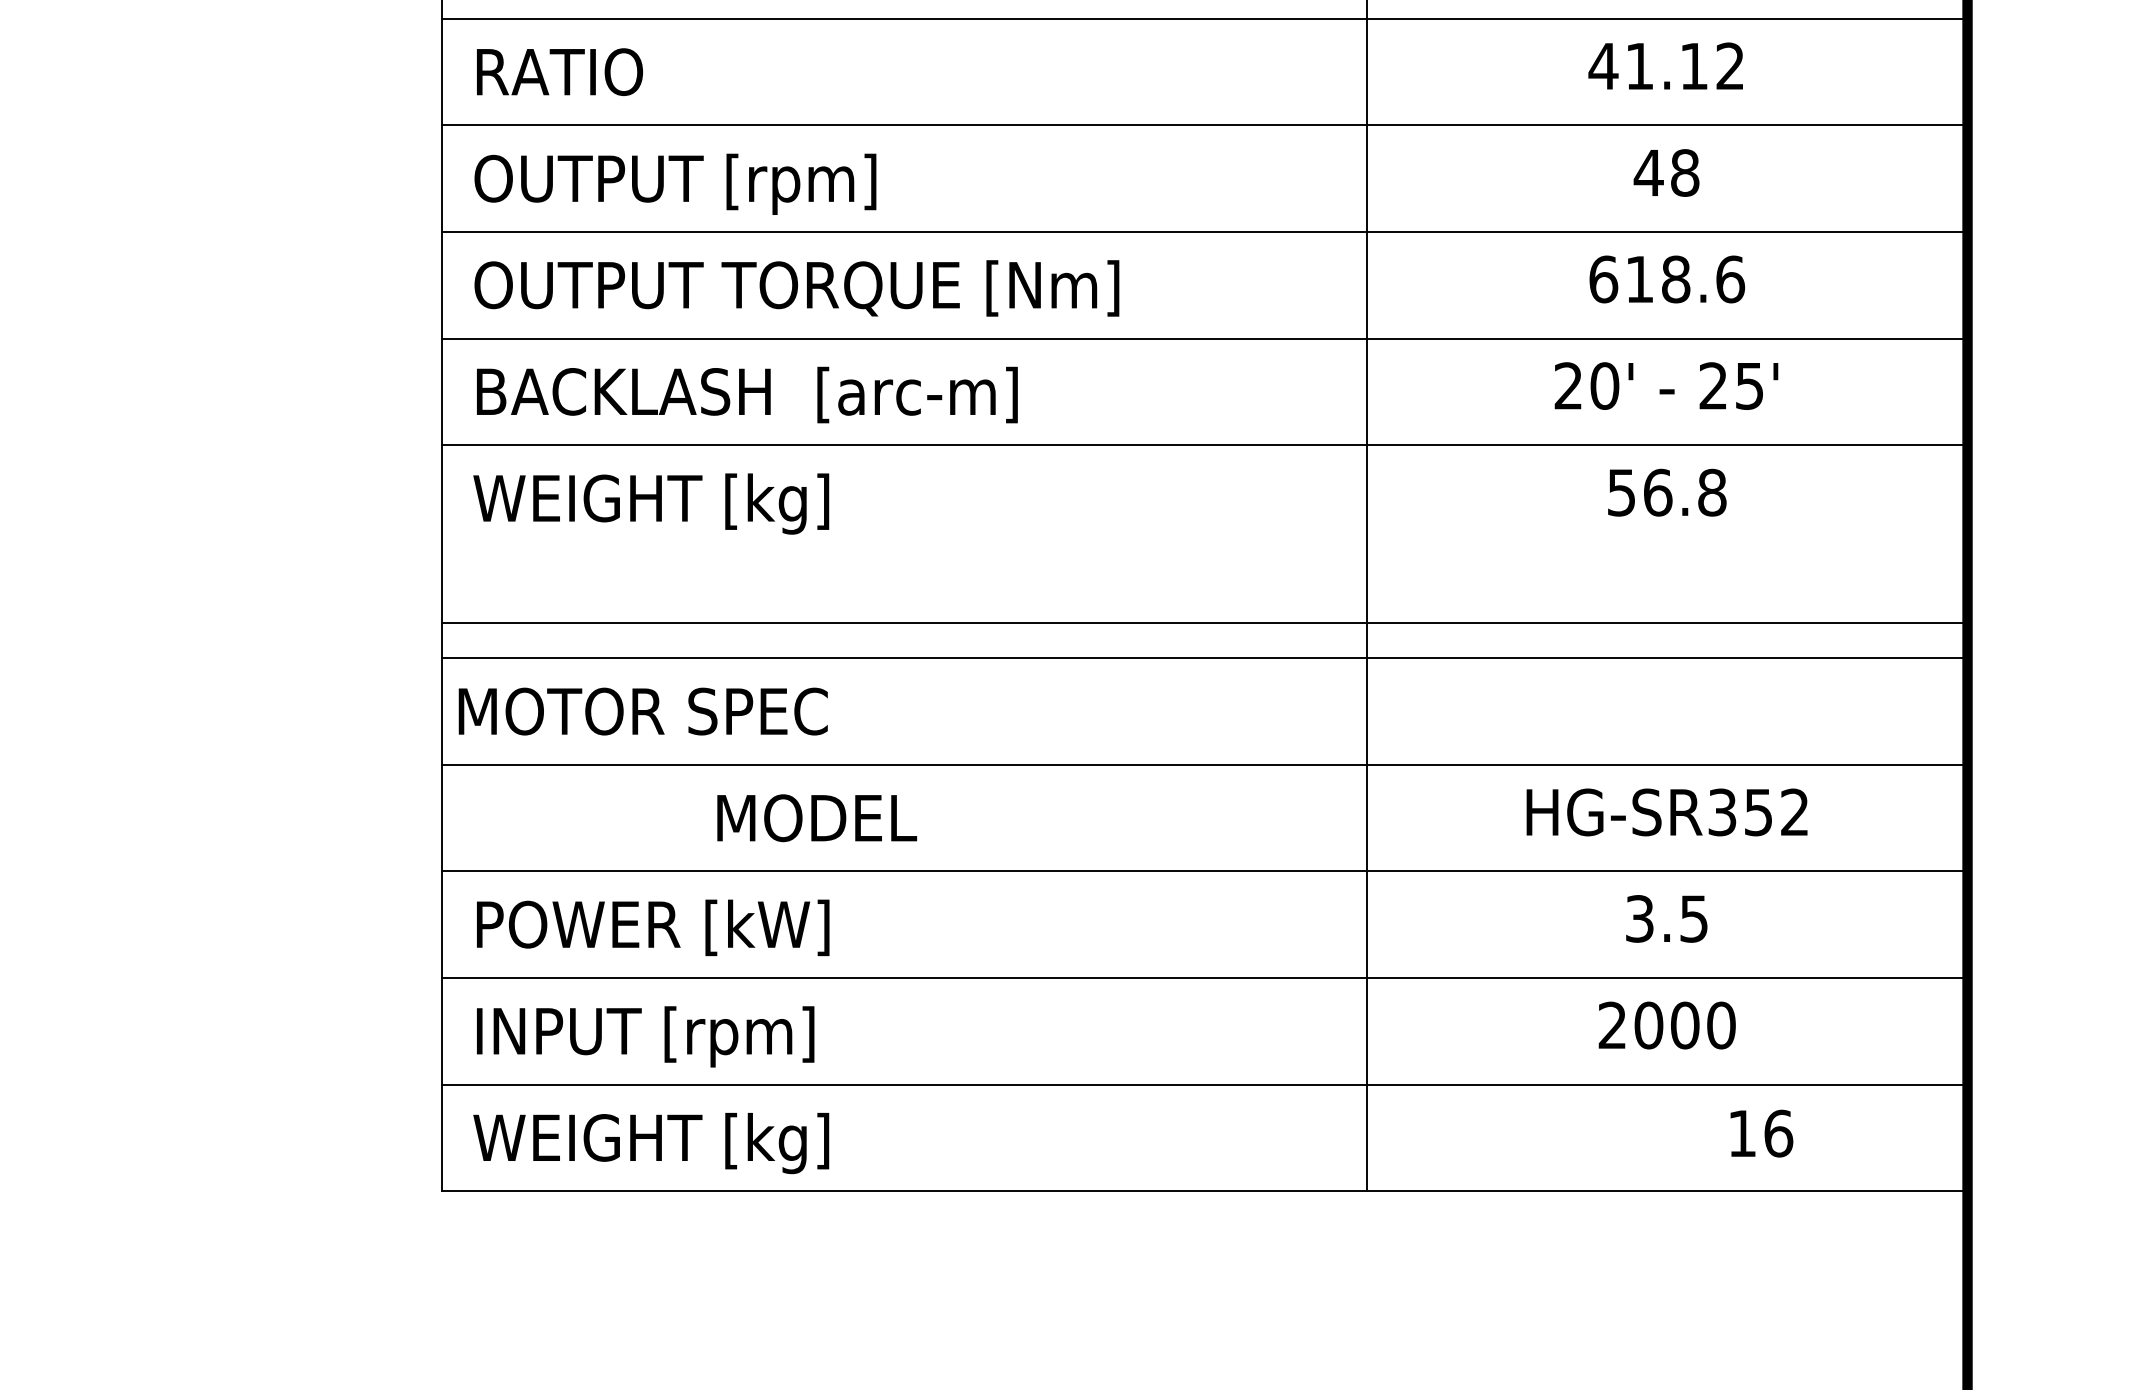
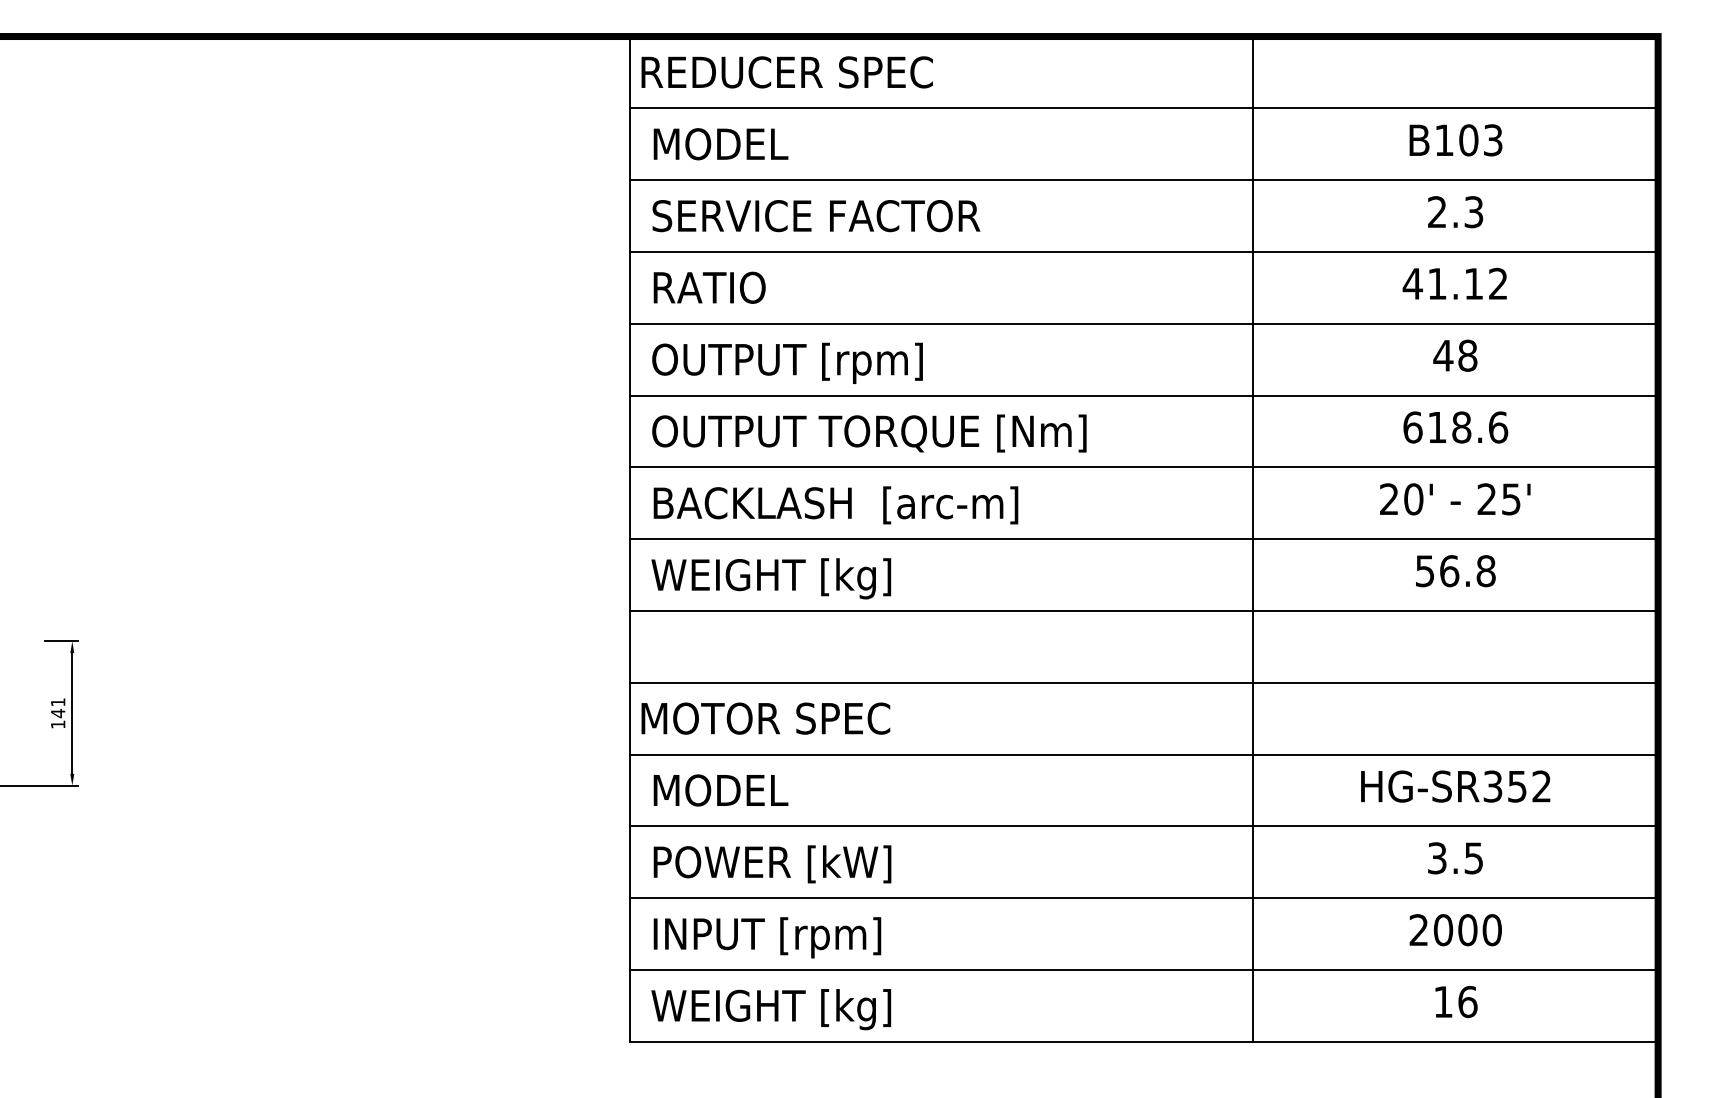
line: (1205, 622) -> (1144, 610), moved
text: (816, 818) -> (720, 790), moved
text: (1761, 1134) -> (1456, 1002), moved

